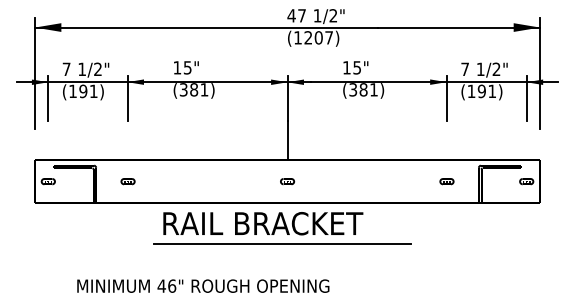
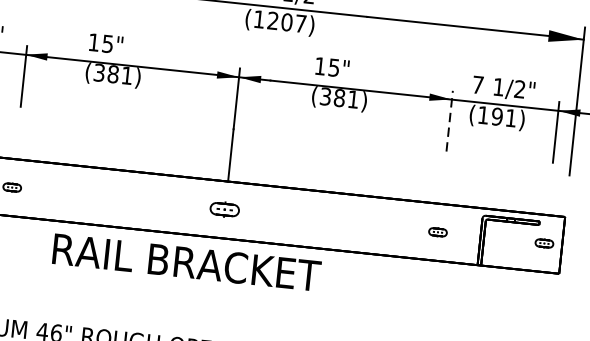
line: (446, 98) -> (449, 121), solid -> dashed
part: (287, 181) -> (225, 209), size x1.6
line: (282, 243) -> (209, 291), removed

